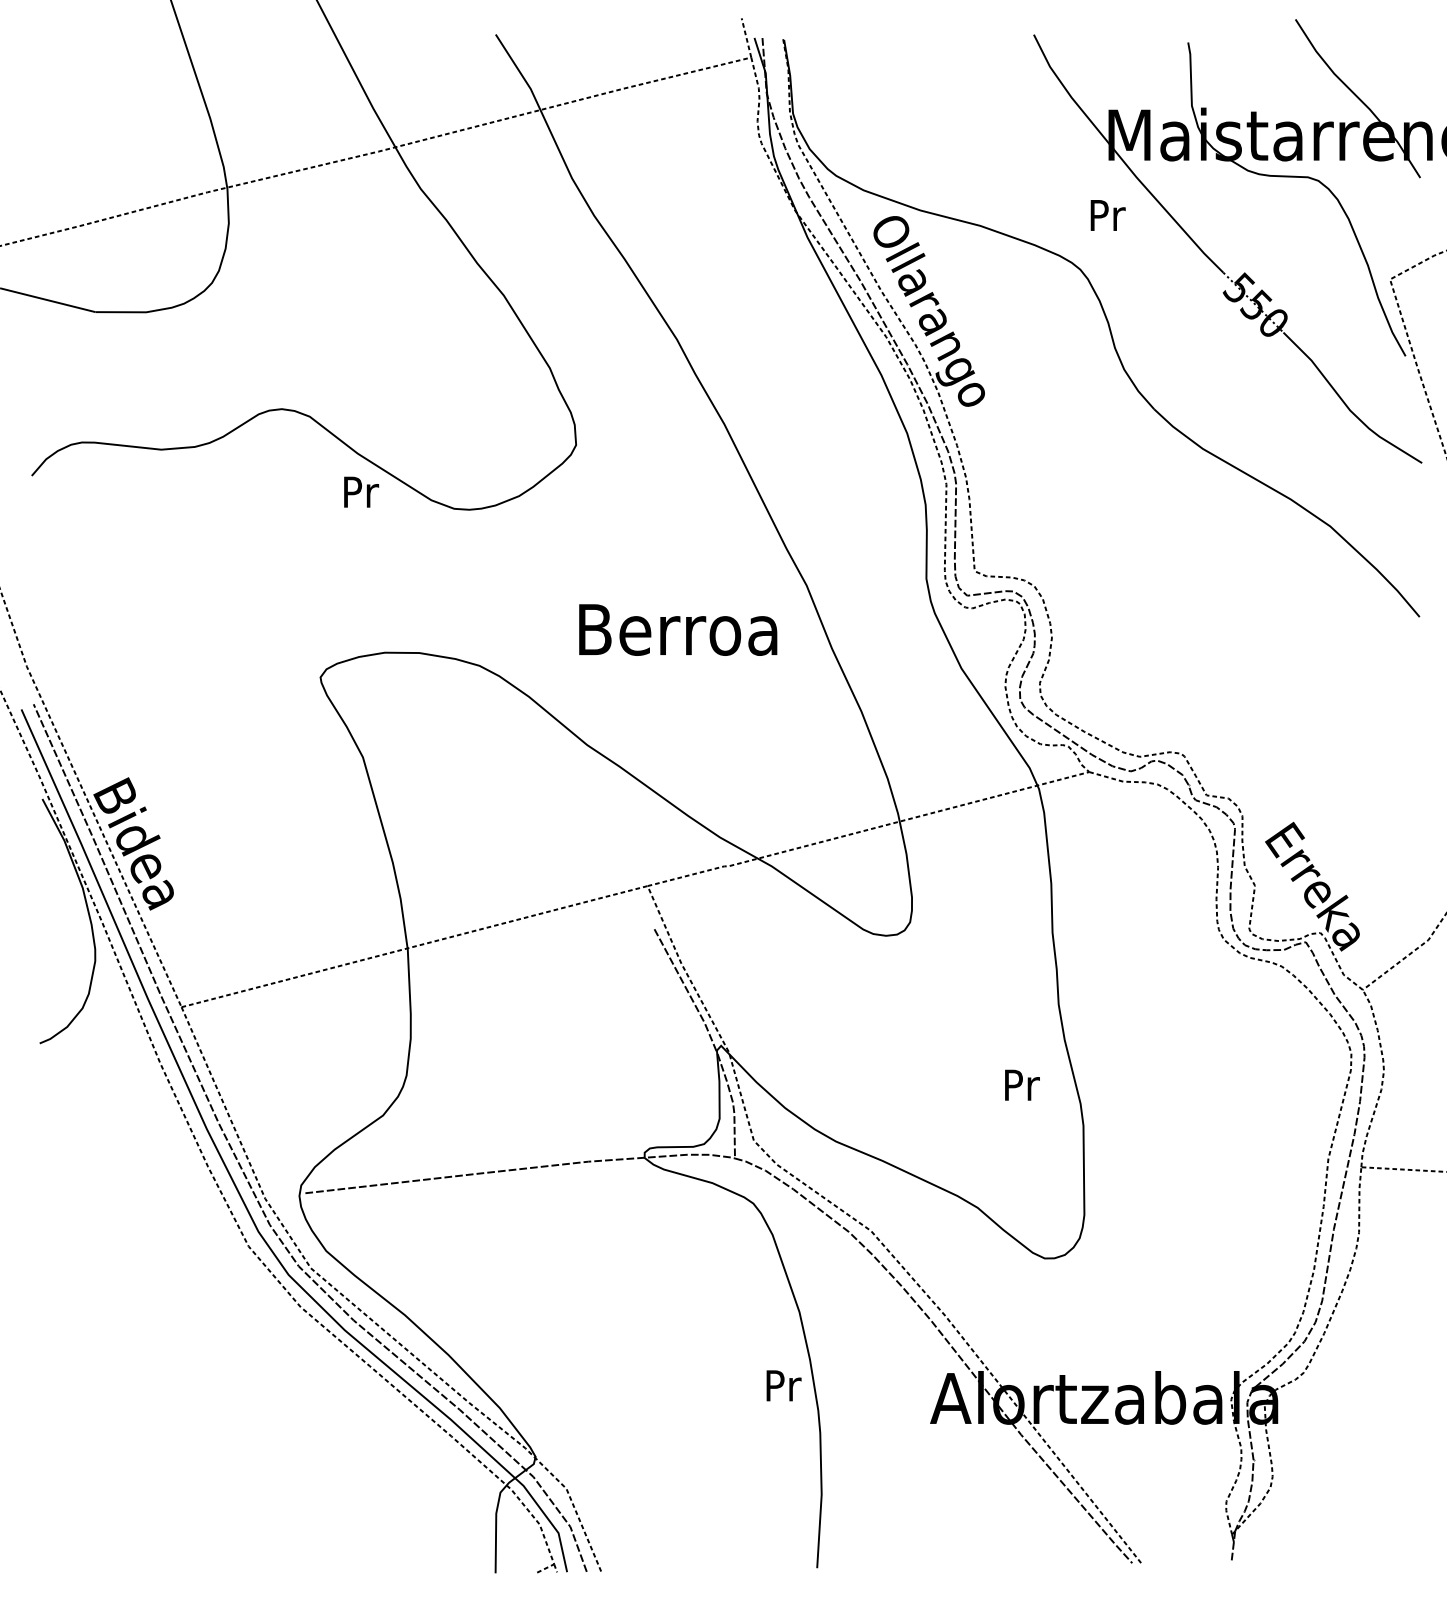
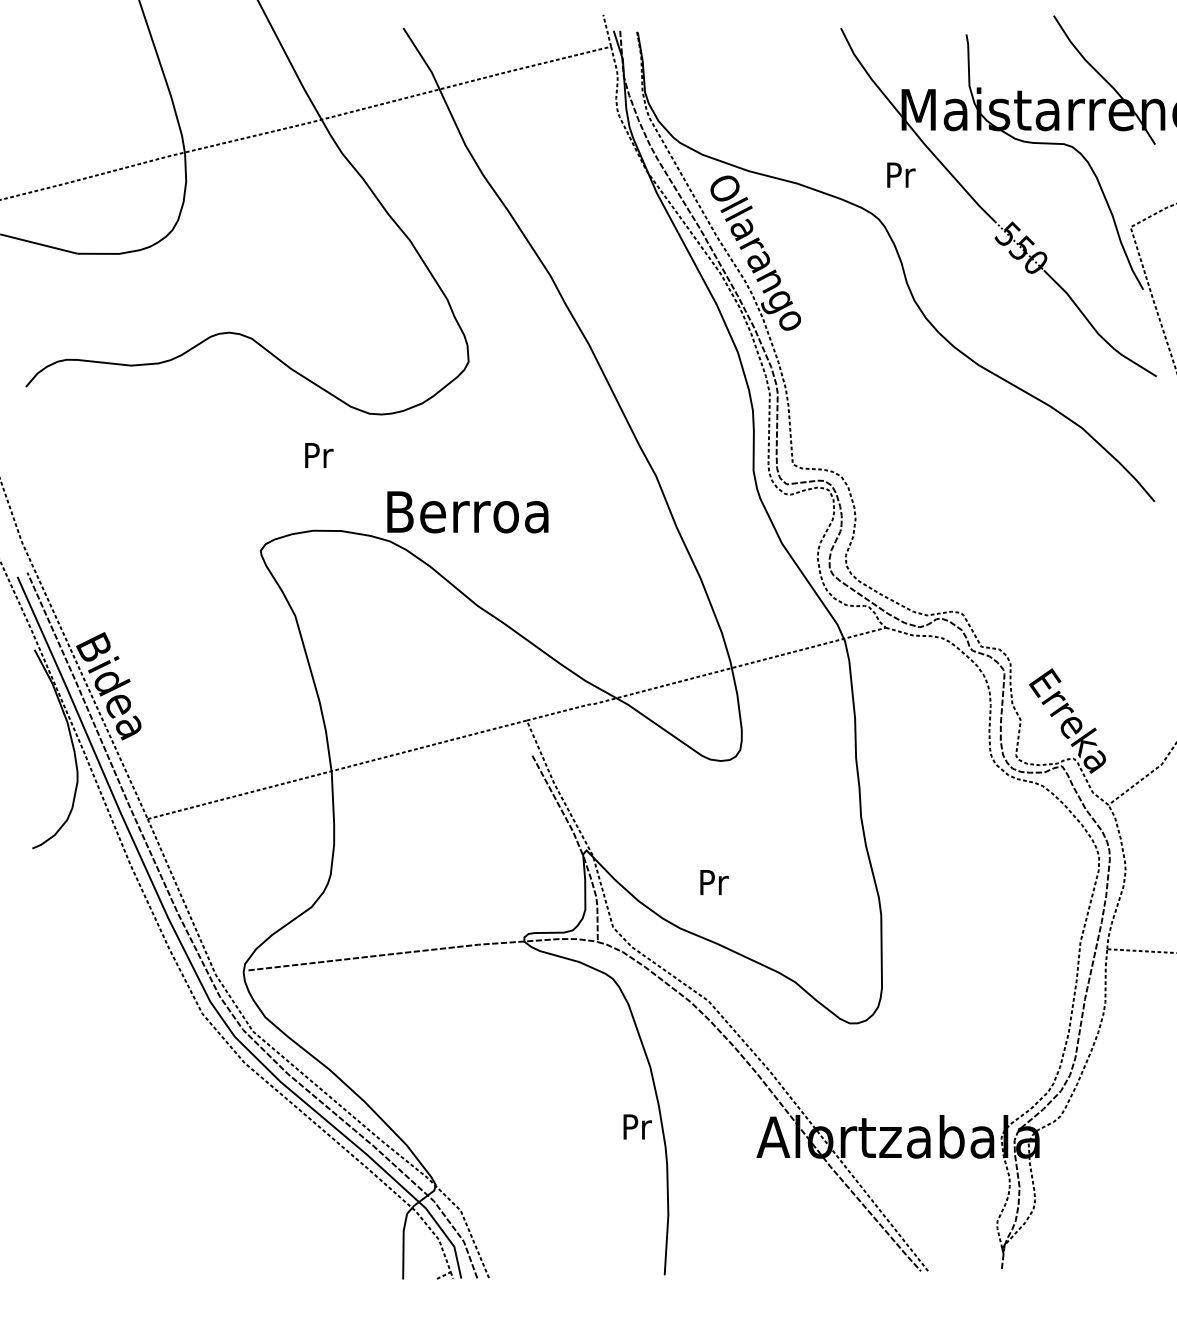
text: (361, 491) -> (319, 454), moved
text: (678, 629) -> (468, 511), moved
text: (1022, 1084) -> (714, 881), moved

